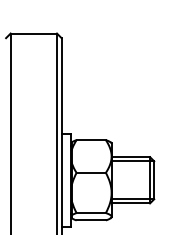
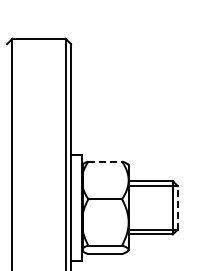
line: (91, 140) -> (105, 161), solid -> dashed
line: (154, 180) -> (177, 207), solid -> dashed

